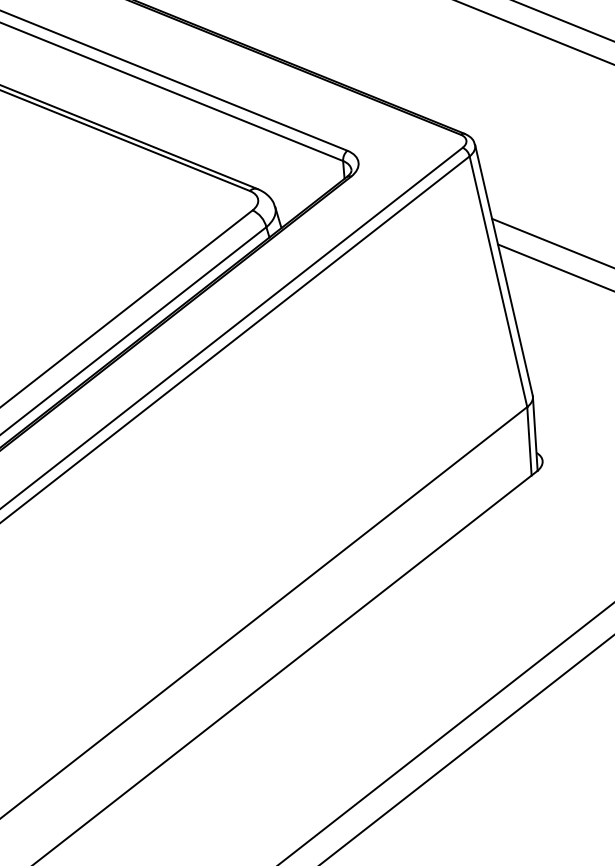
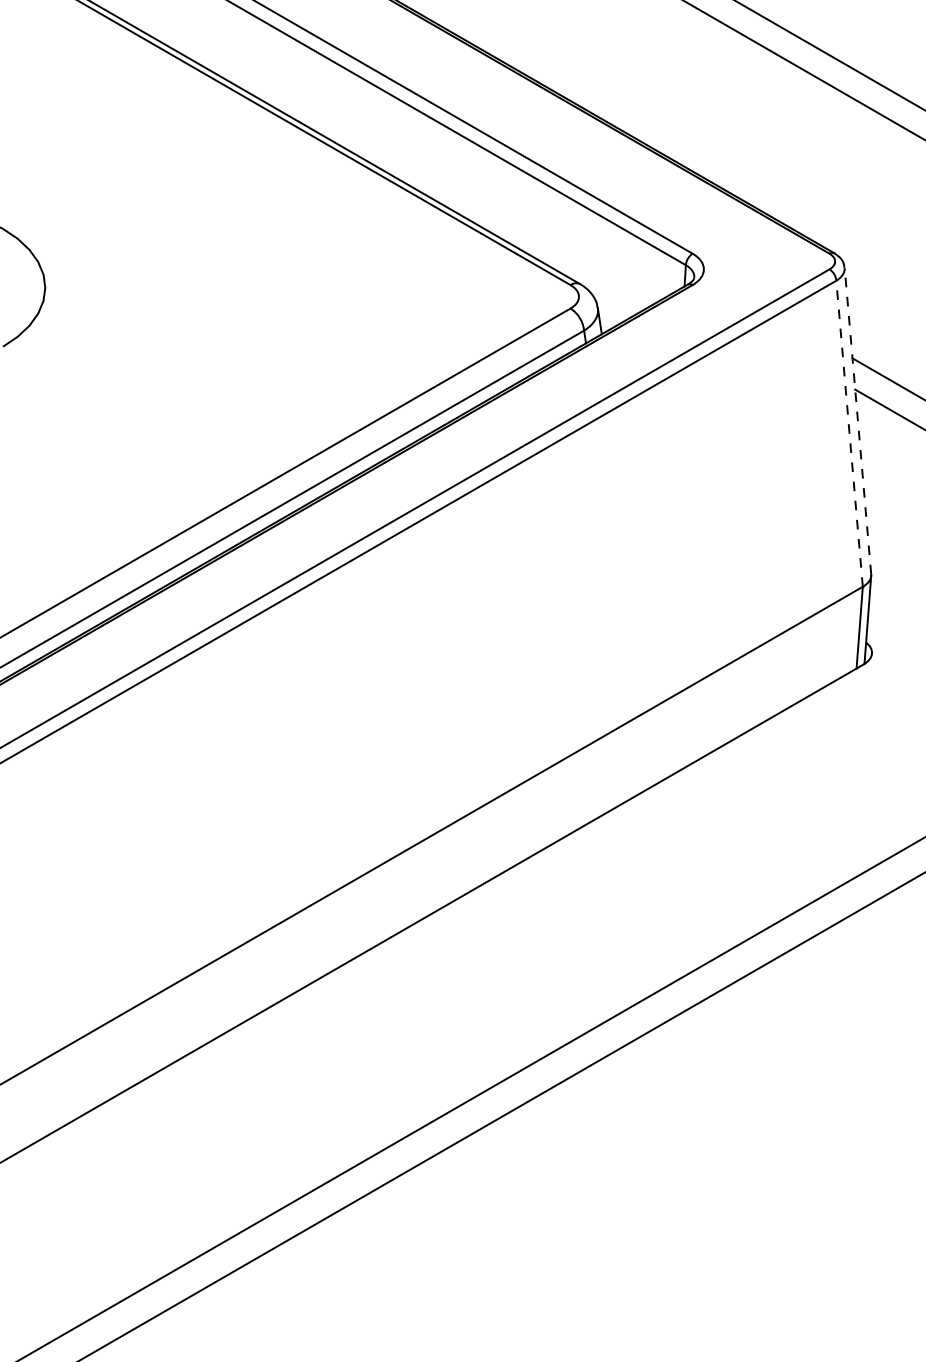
line: (503, 270) -> (857, 421), solid -> dashed
line: (498, 281) -> (849, 433), solid -> dashed

